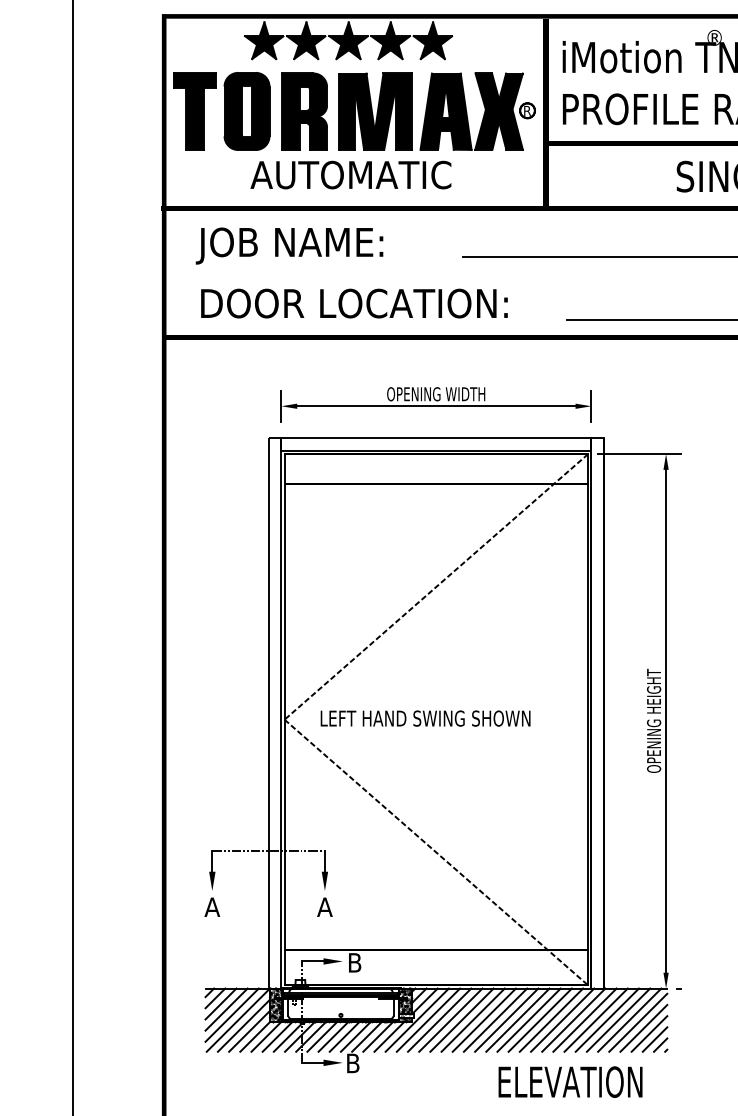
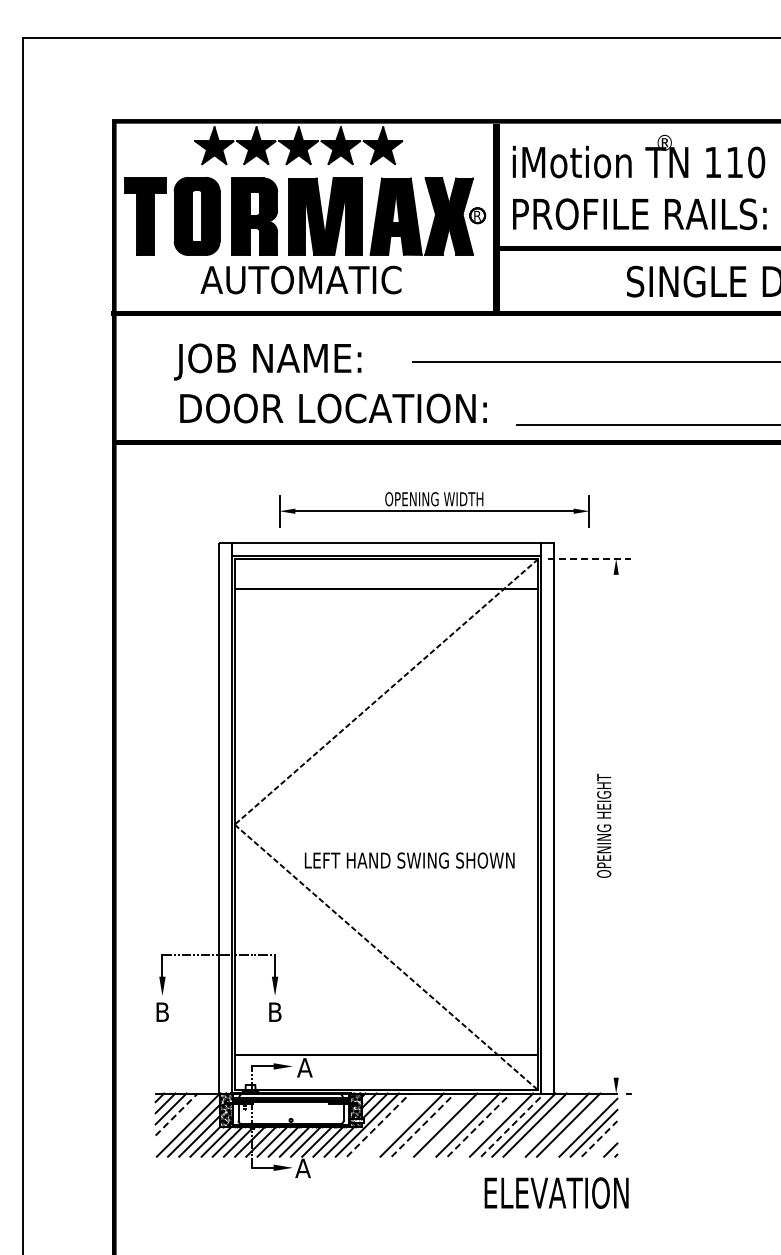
text: (289, 245) -> (267, 361), moved
text: (354, 303) -> (333, 408), moved
part: (436, 404) -> (434, 509), moved
line: (639, 454) -> (589, 559), solid -> dashed
text: (425, 718) -> (409, 860), moved
line: (666, 720) -> (616, 825), removed
text: (212, 906) -> (162, 1011), A -> B
text: (324, 906) -> (274, 1011), A -> B
text: (354, 962) -> (304, 1067), B -> A
line: (226, 1009) -> (176, 1114), solid -> dashed
line: (231, 1014) -> (181, 1119), removed
line: (439, 1019) -> (389, 1124), removed
line: (450, 1019) -> (400, 1124), removed
line: (484, 1019) -> (434, 1124), removed
line: (506, 1019) -> (456, 1124), removed
line: (540, 1019) -> (490, 1124), removed
line: (595, 1019) -> (545, 1124), removed
line: (629, 1019) -> (579, 1124), removed
line: (428, 1020) -> (378, 1125), solid -> dashed
line: (473, 1020) -> (423, 1125), solid -> dashed
line: (529, 1020) -> (479, 1125), solid -> dashed
line: (562, 1020) -> (512, 1125), solid -> dashed
line: (649, 1033) -> (599, 1138), solid -> dashed
line: (654, 1039) -> (604, 1144), removed
text: (352, 1063) -> (302, 1168), B -> A
text: (570, 1081) -> (556, 1192), moved

